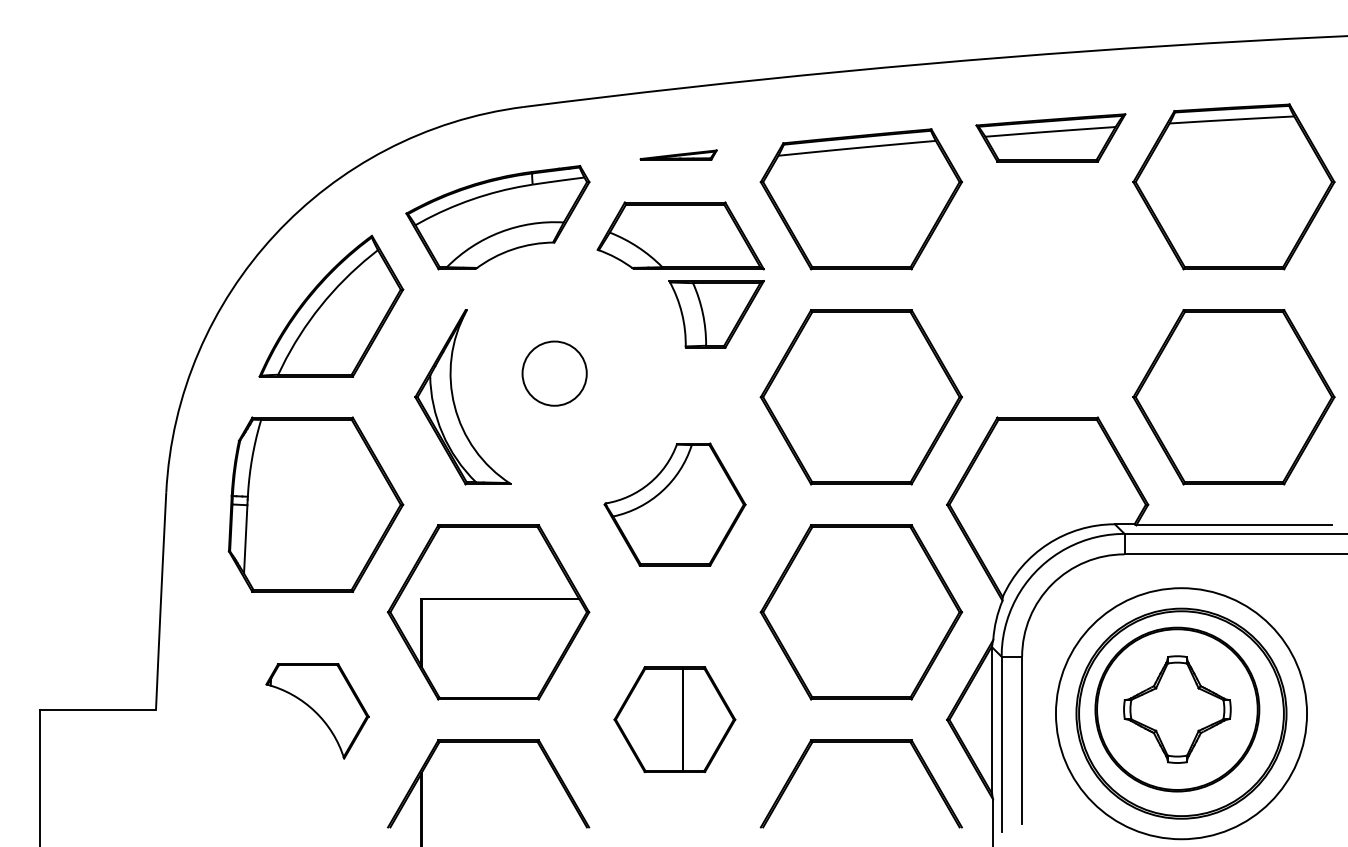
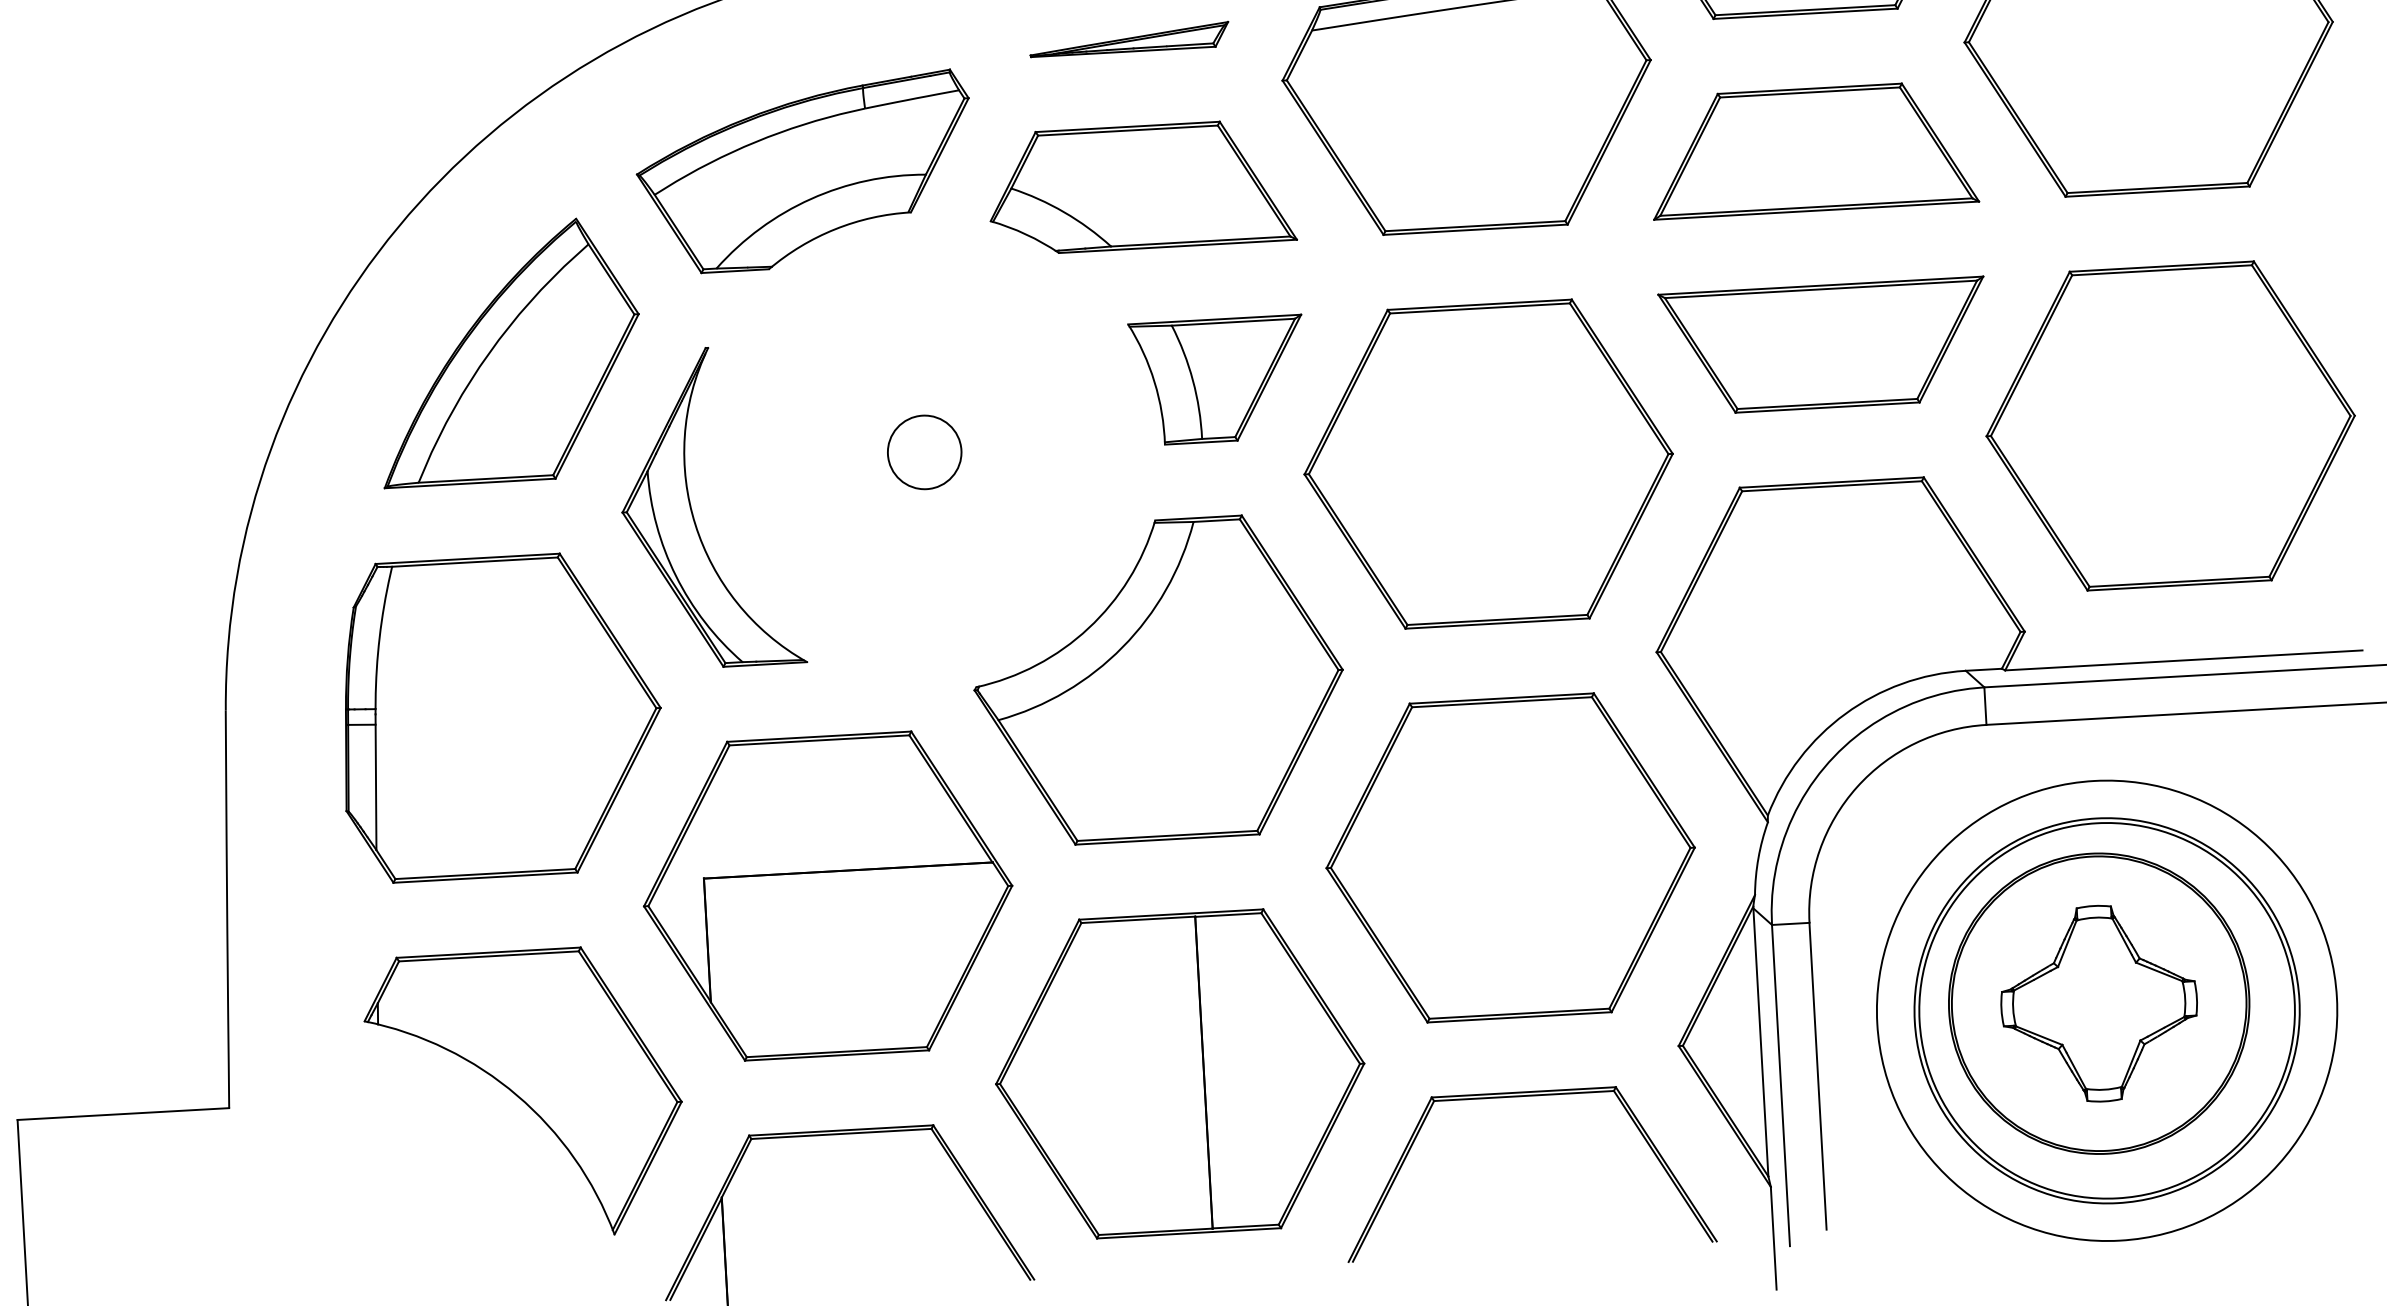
part: (678, 154) -> (1128, 38), size x1.43
part: (1047, 235) -> (1812, 149), added
part: (716, 314) -> (1217, 380), moved
part: (1047, 343) -> (1823, 346), added
circle: (554, 373) -> (924, 452), size x0.62
part: (454, 400) -> (694, 514), moved
part: (674, 504) -> (1157, 679), size x1.43
part: (317, 711) -> (525, 1095), size x1.67
part: (674, 719) -> (1179, 1073), size x1.67

